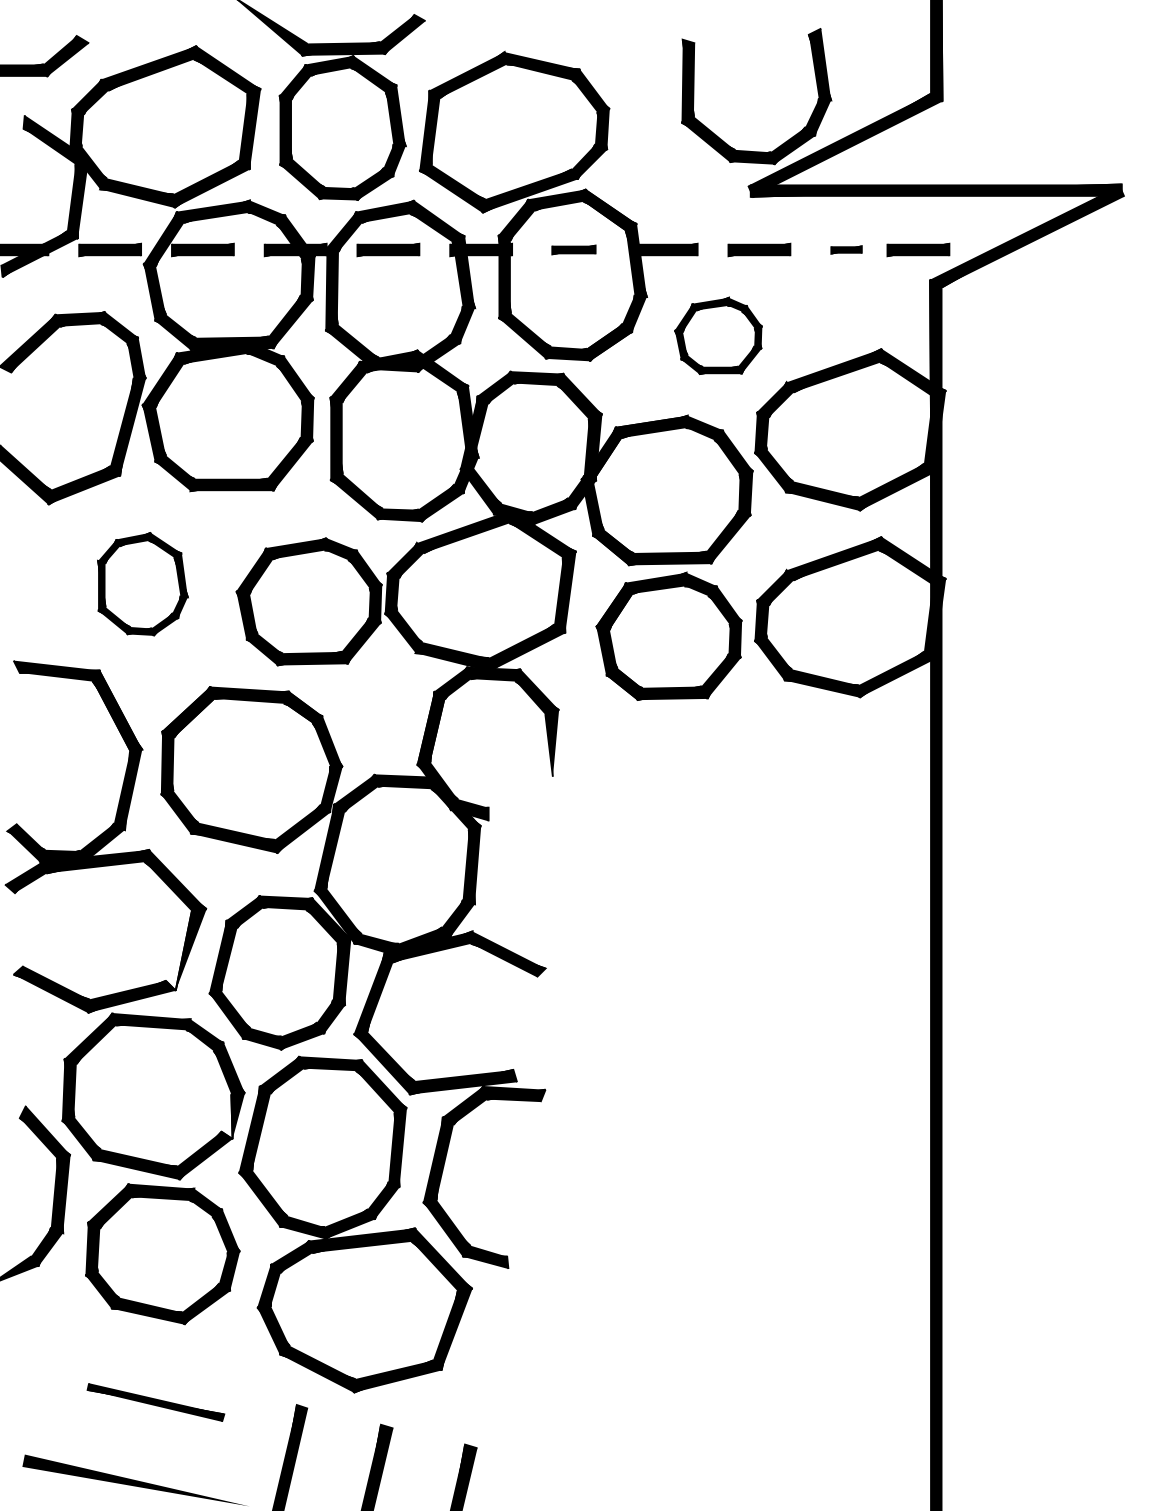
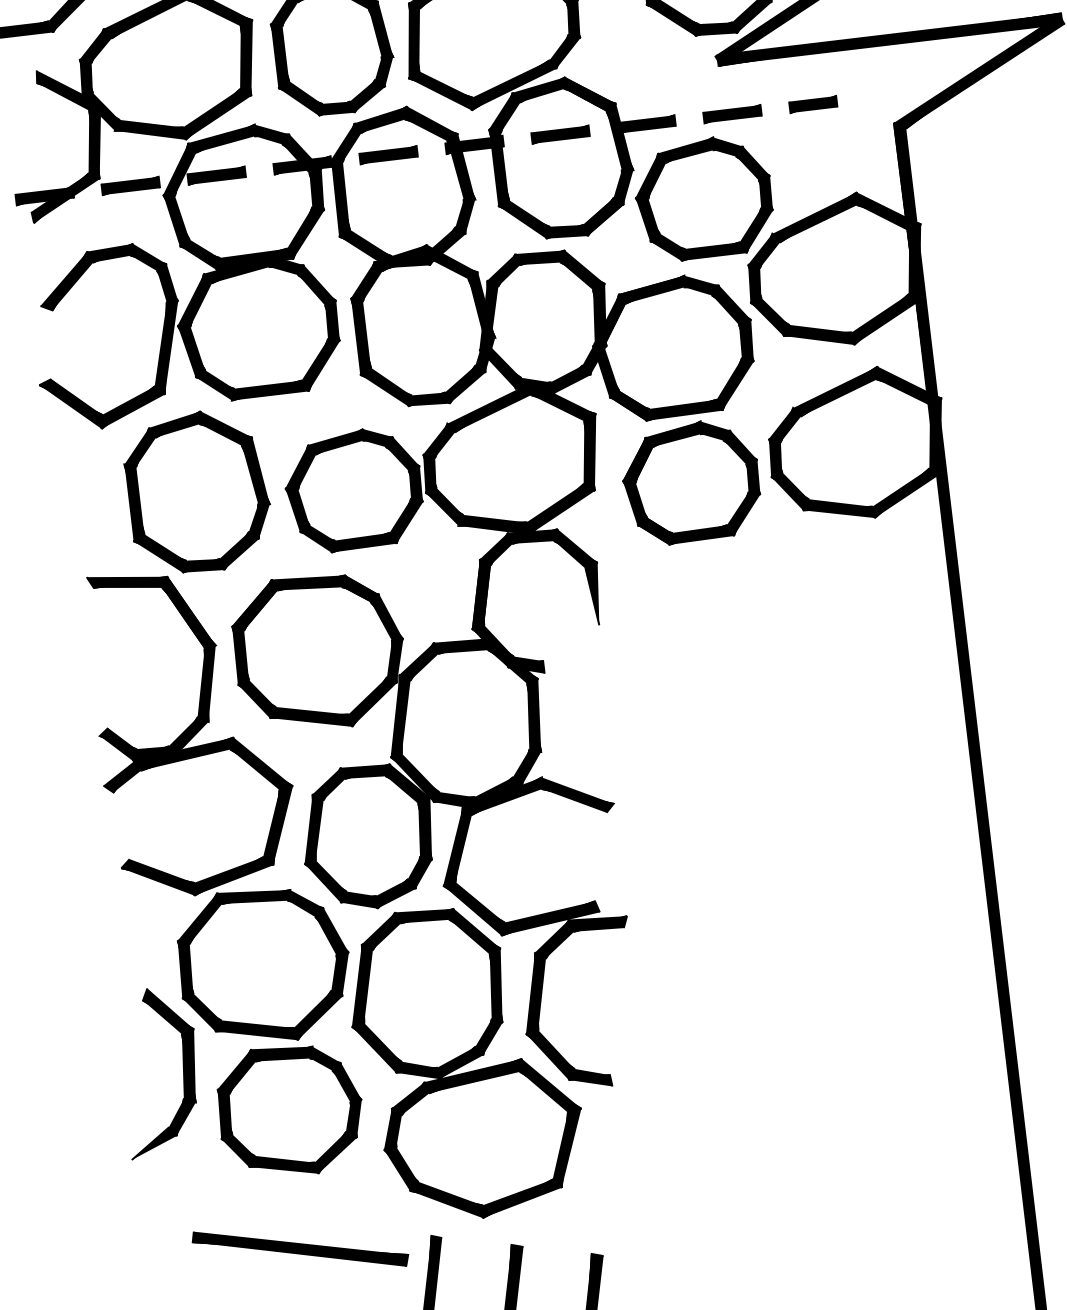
part: (573, 249) -> (560, 134), size x1.43
part: (846, 249) -> (813, 104), size x1.67
part: (918, 249) -> (879, 96), removed
part: (718, 335) -> (704, 197), size x1.67
part: (142, 583) -> (197, 491), size x1.67
fill: (178, 950) -> (271, 827), added
fill: (226, 1116) -> (334, 976), added
part: (155, 1402) -> (300, 1249), size x1.67

